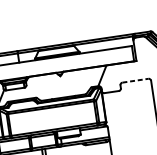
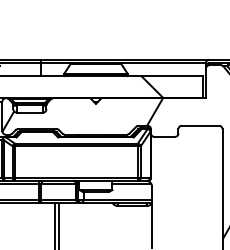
hatch: (98, 58) -> (152, 87), added
line: (135, 80) -> (200, 125), dashed -> solid

